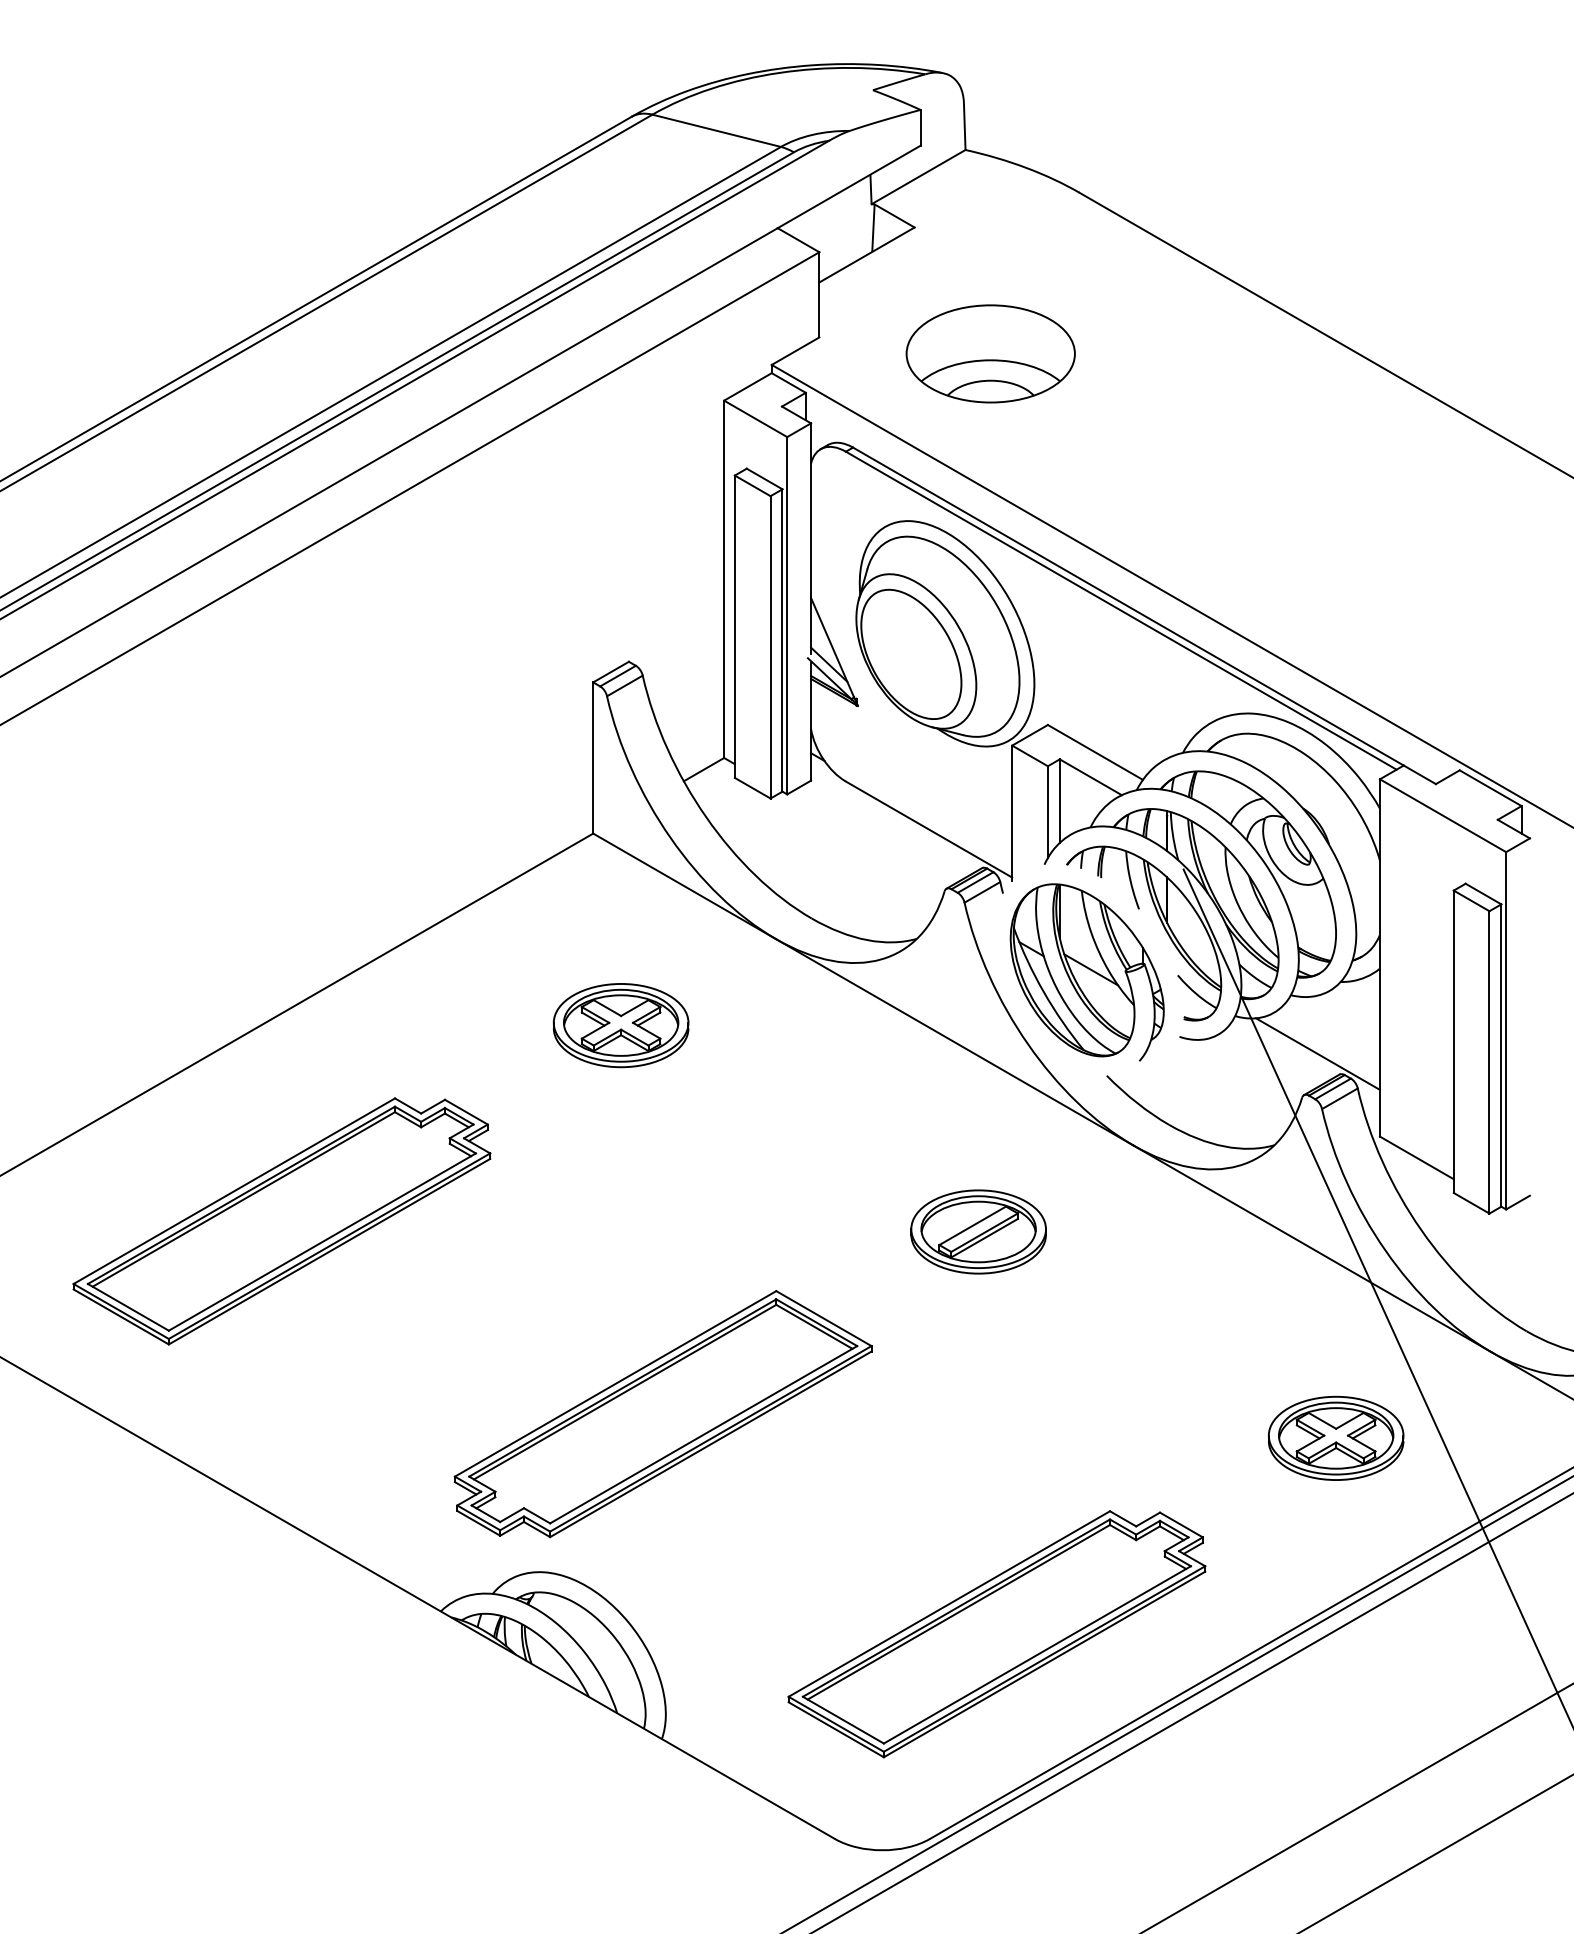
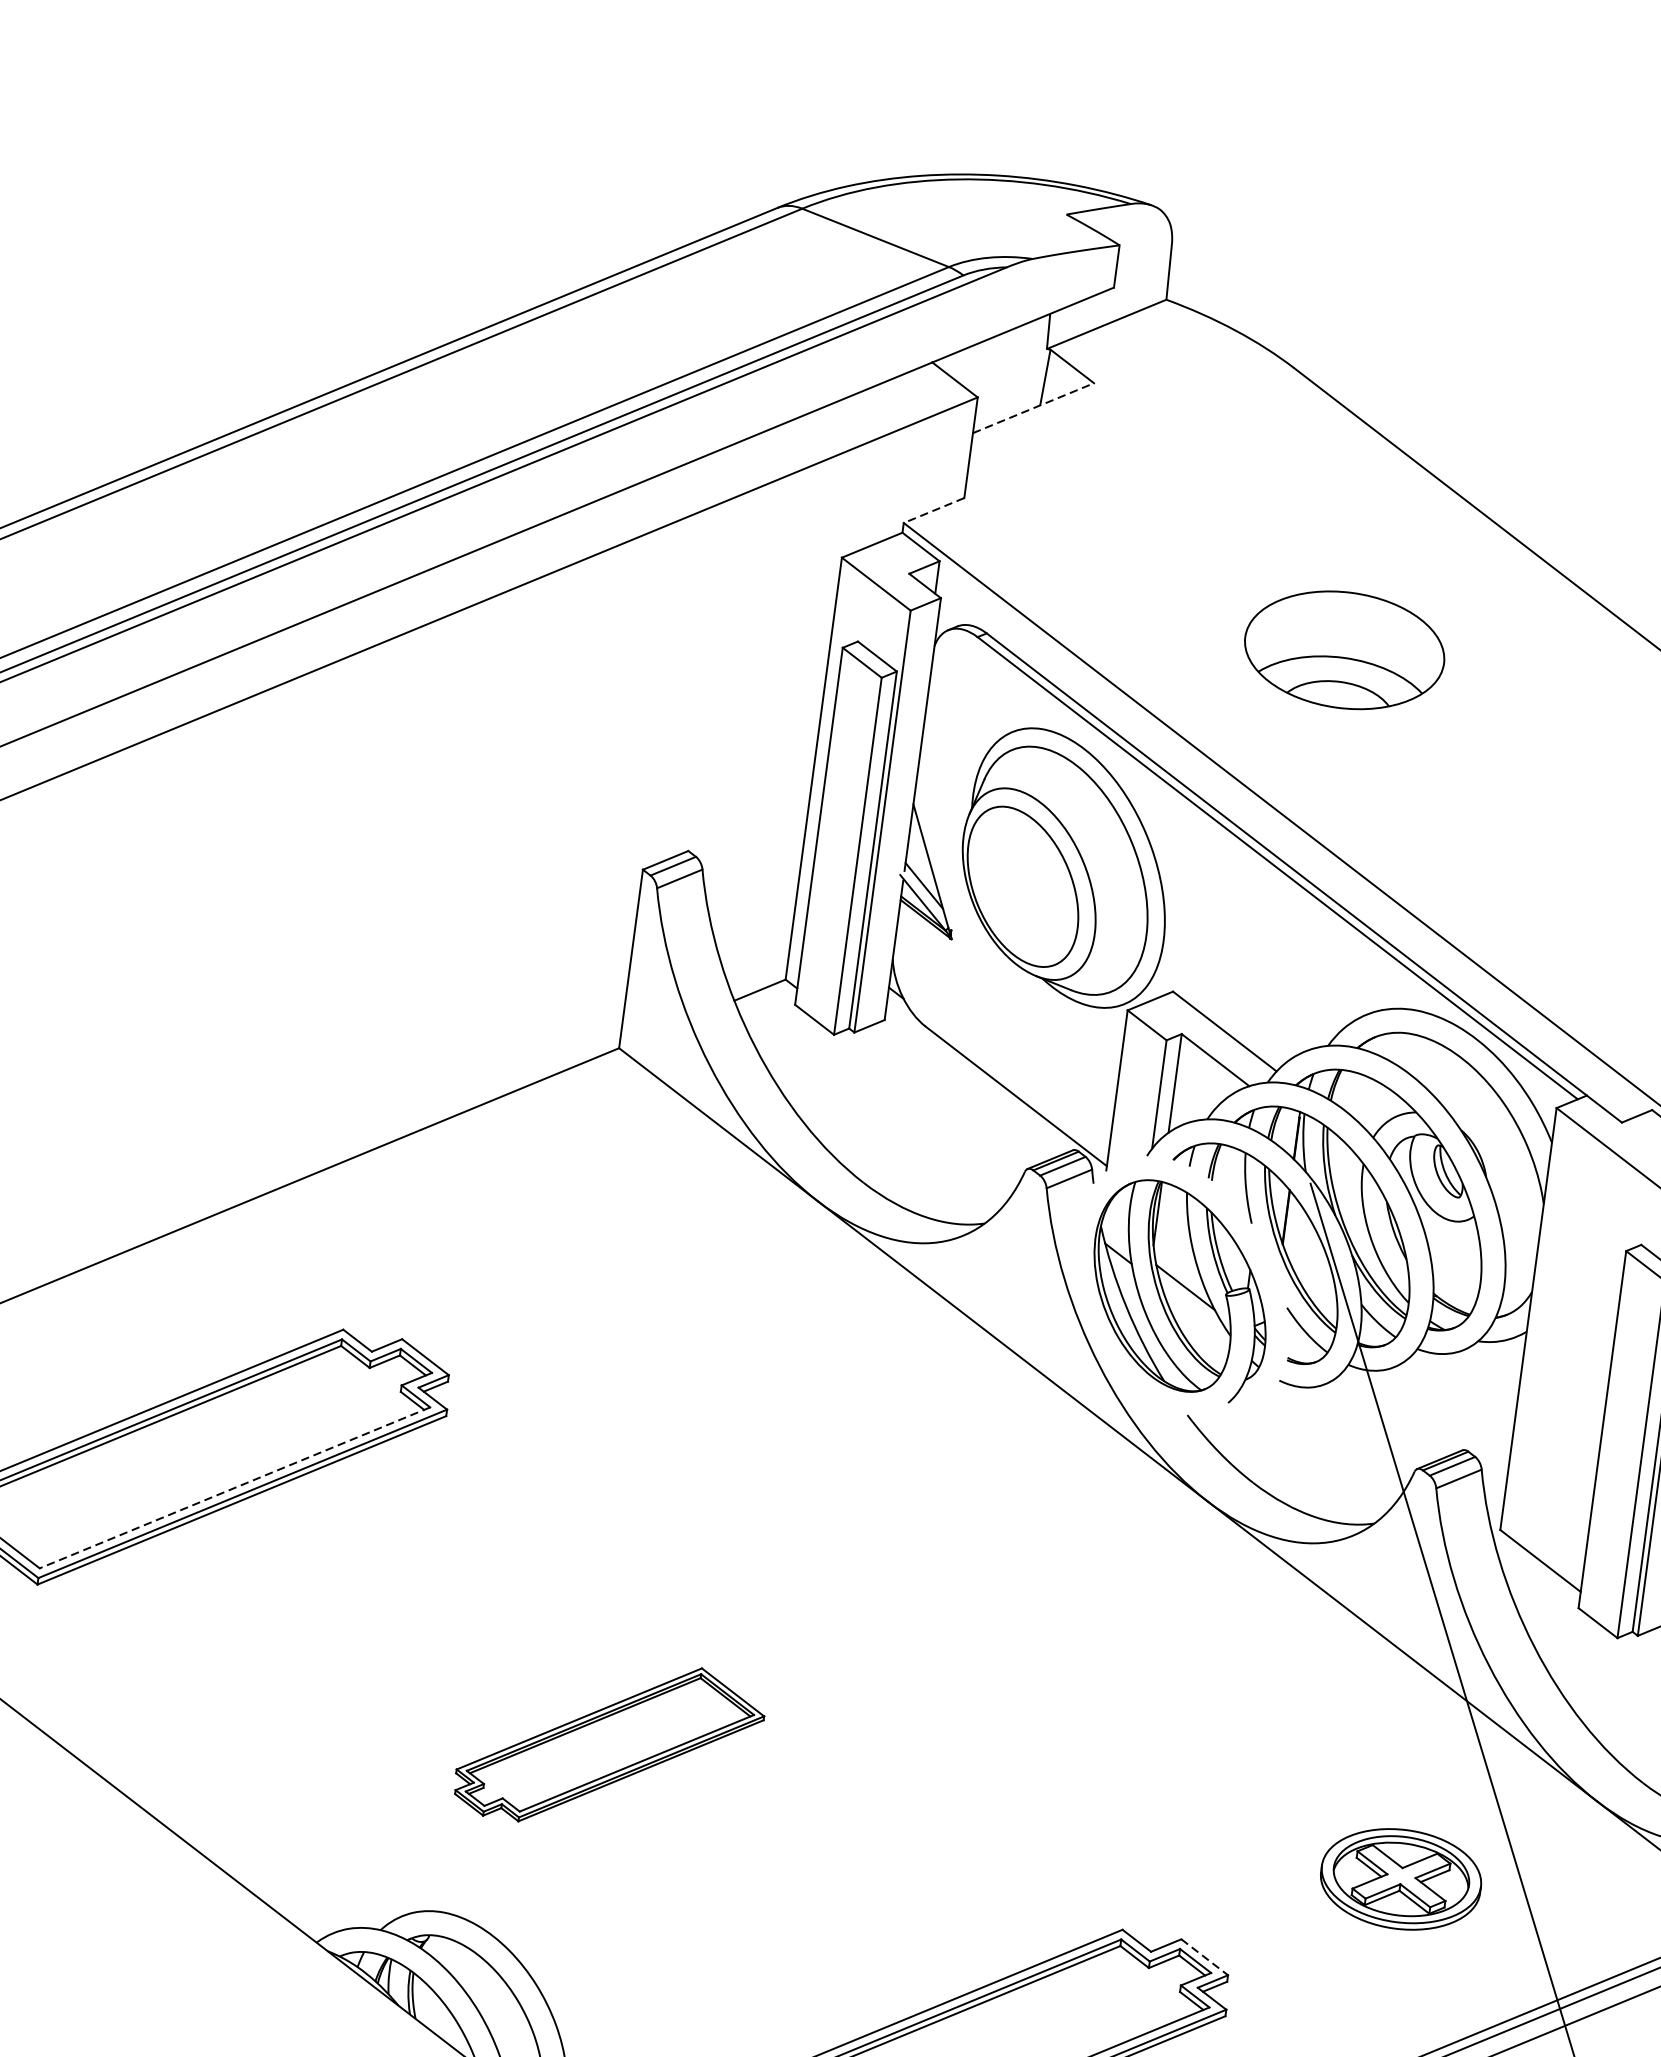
line: (866, 254) -> (1033, 407), solid -> dashed
line: (795, 351) -> (933, 510), solid -> dashed
part: (990, 353) -> (1344, 649), moved
part: (620, 1025) -> (621, 1279), removed
line: (1317, 1053) -> (1439, 1421), removed
part: (978, 1231) -> (1011, 1578), removed
line: (321, 1242) -> (233, 1488), solid -> dashed
part: (662, 1414) -> (609, 1745), size x0.6
line: (1181, 1525) -> (1204, 1957), solid -> dashed

